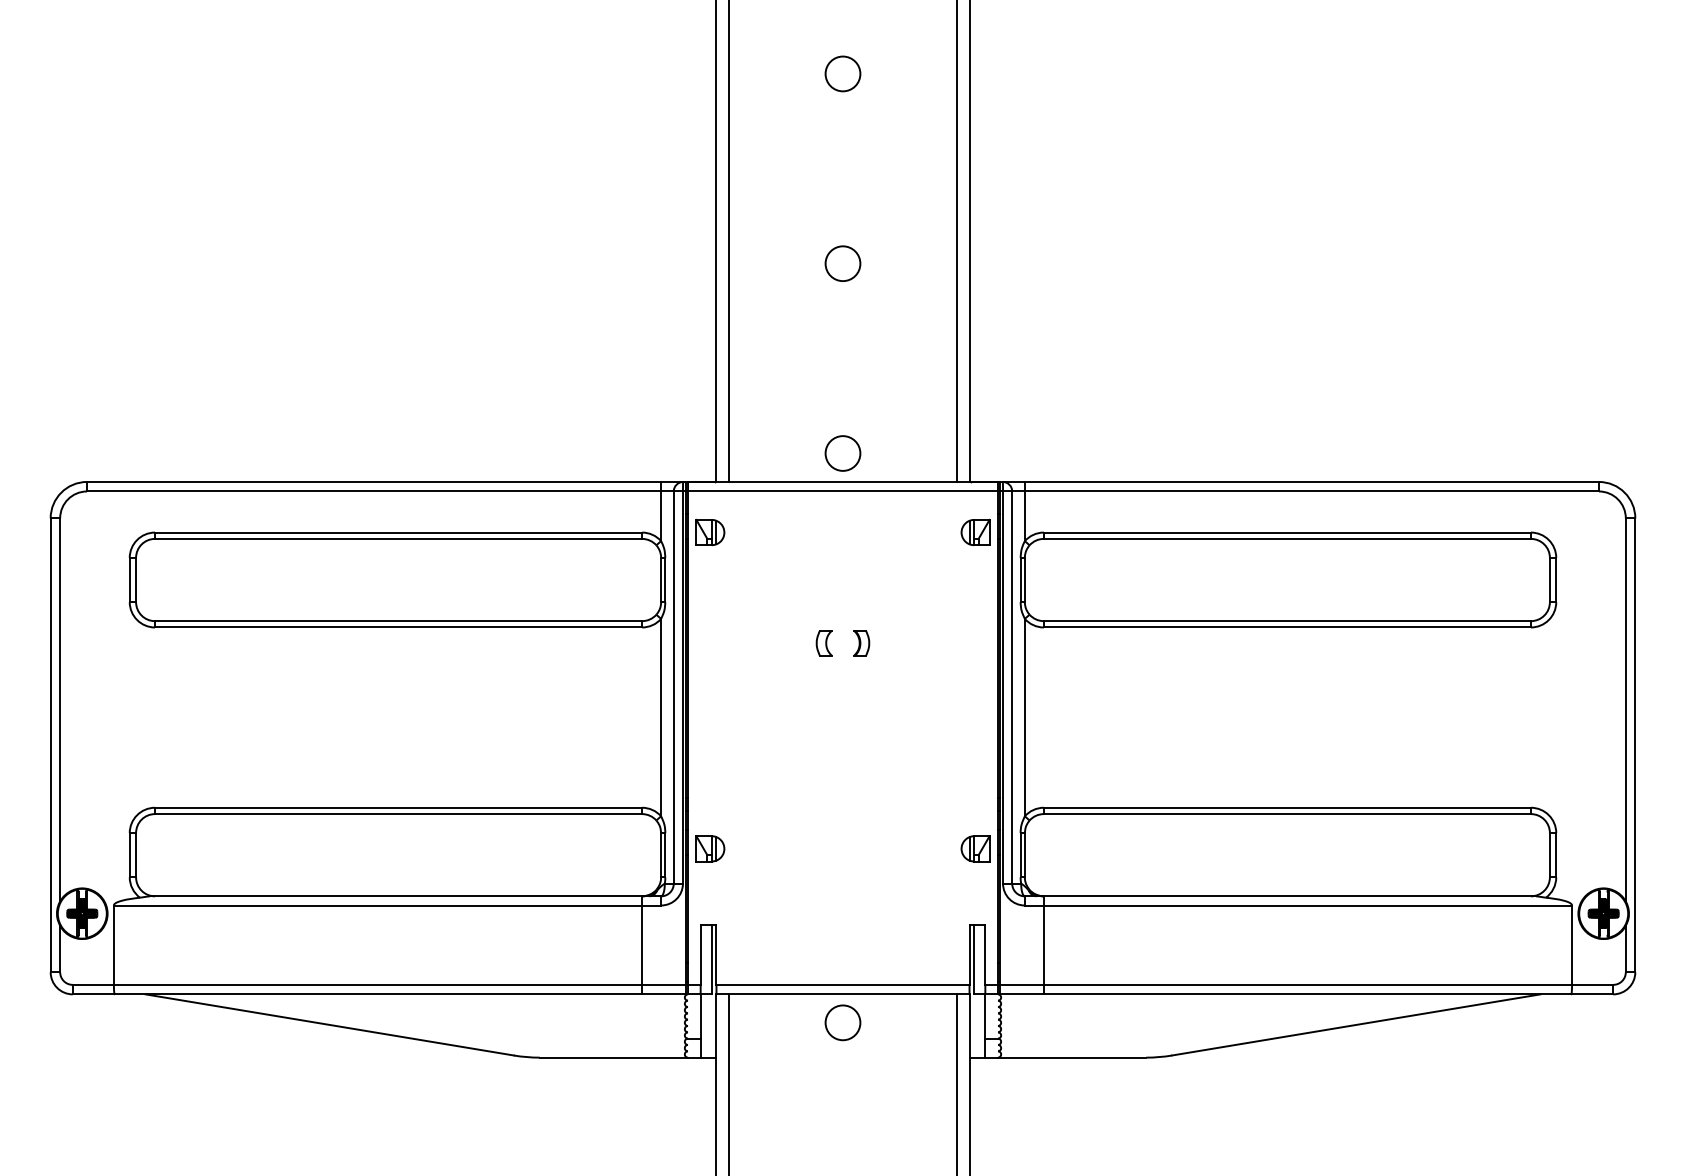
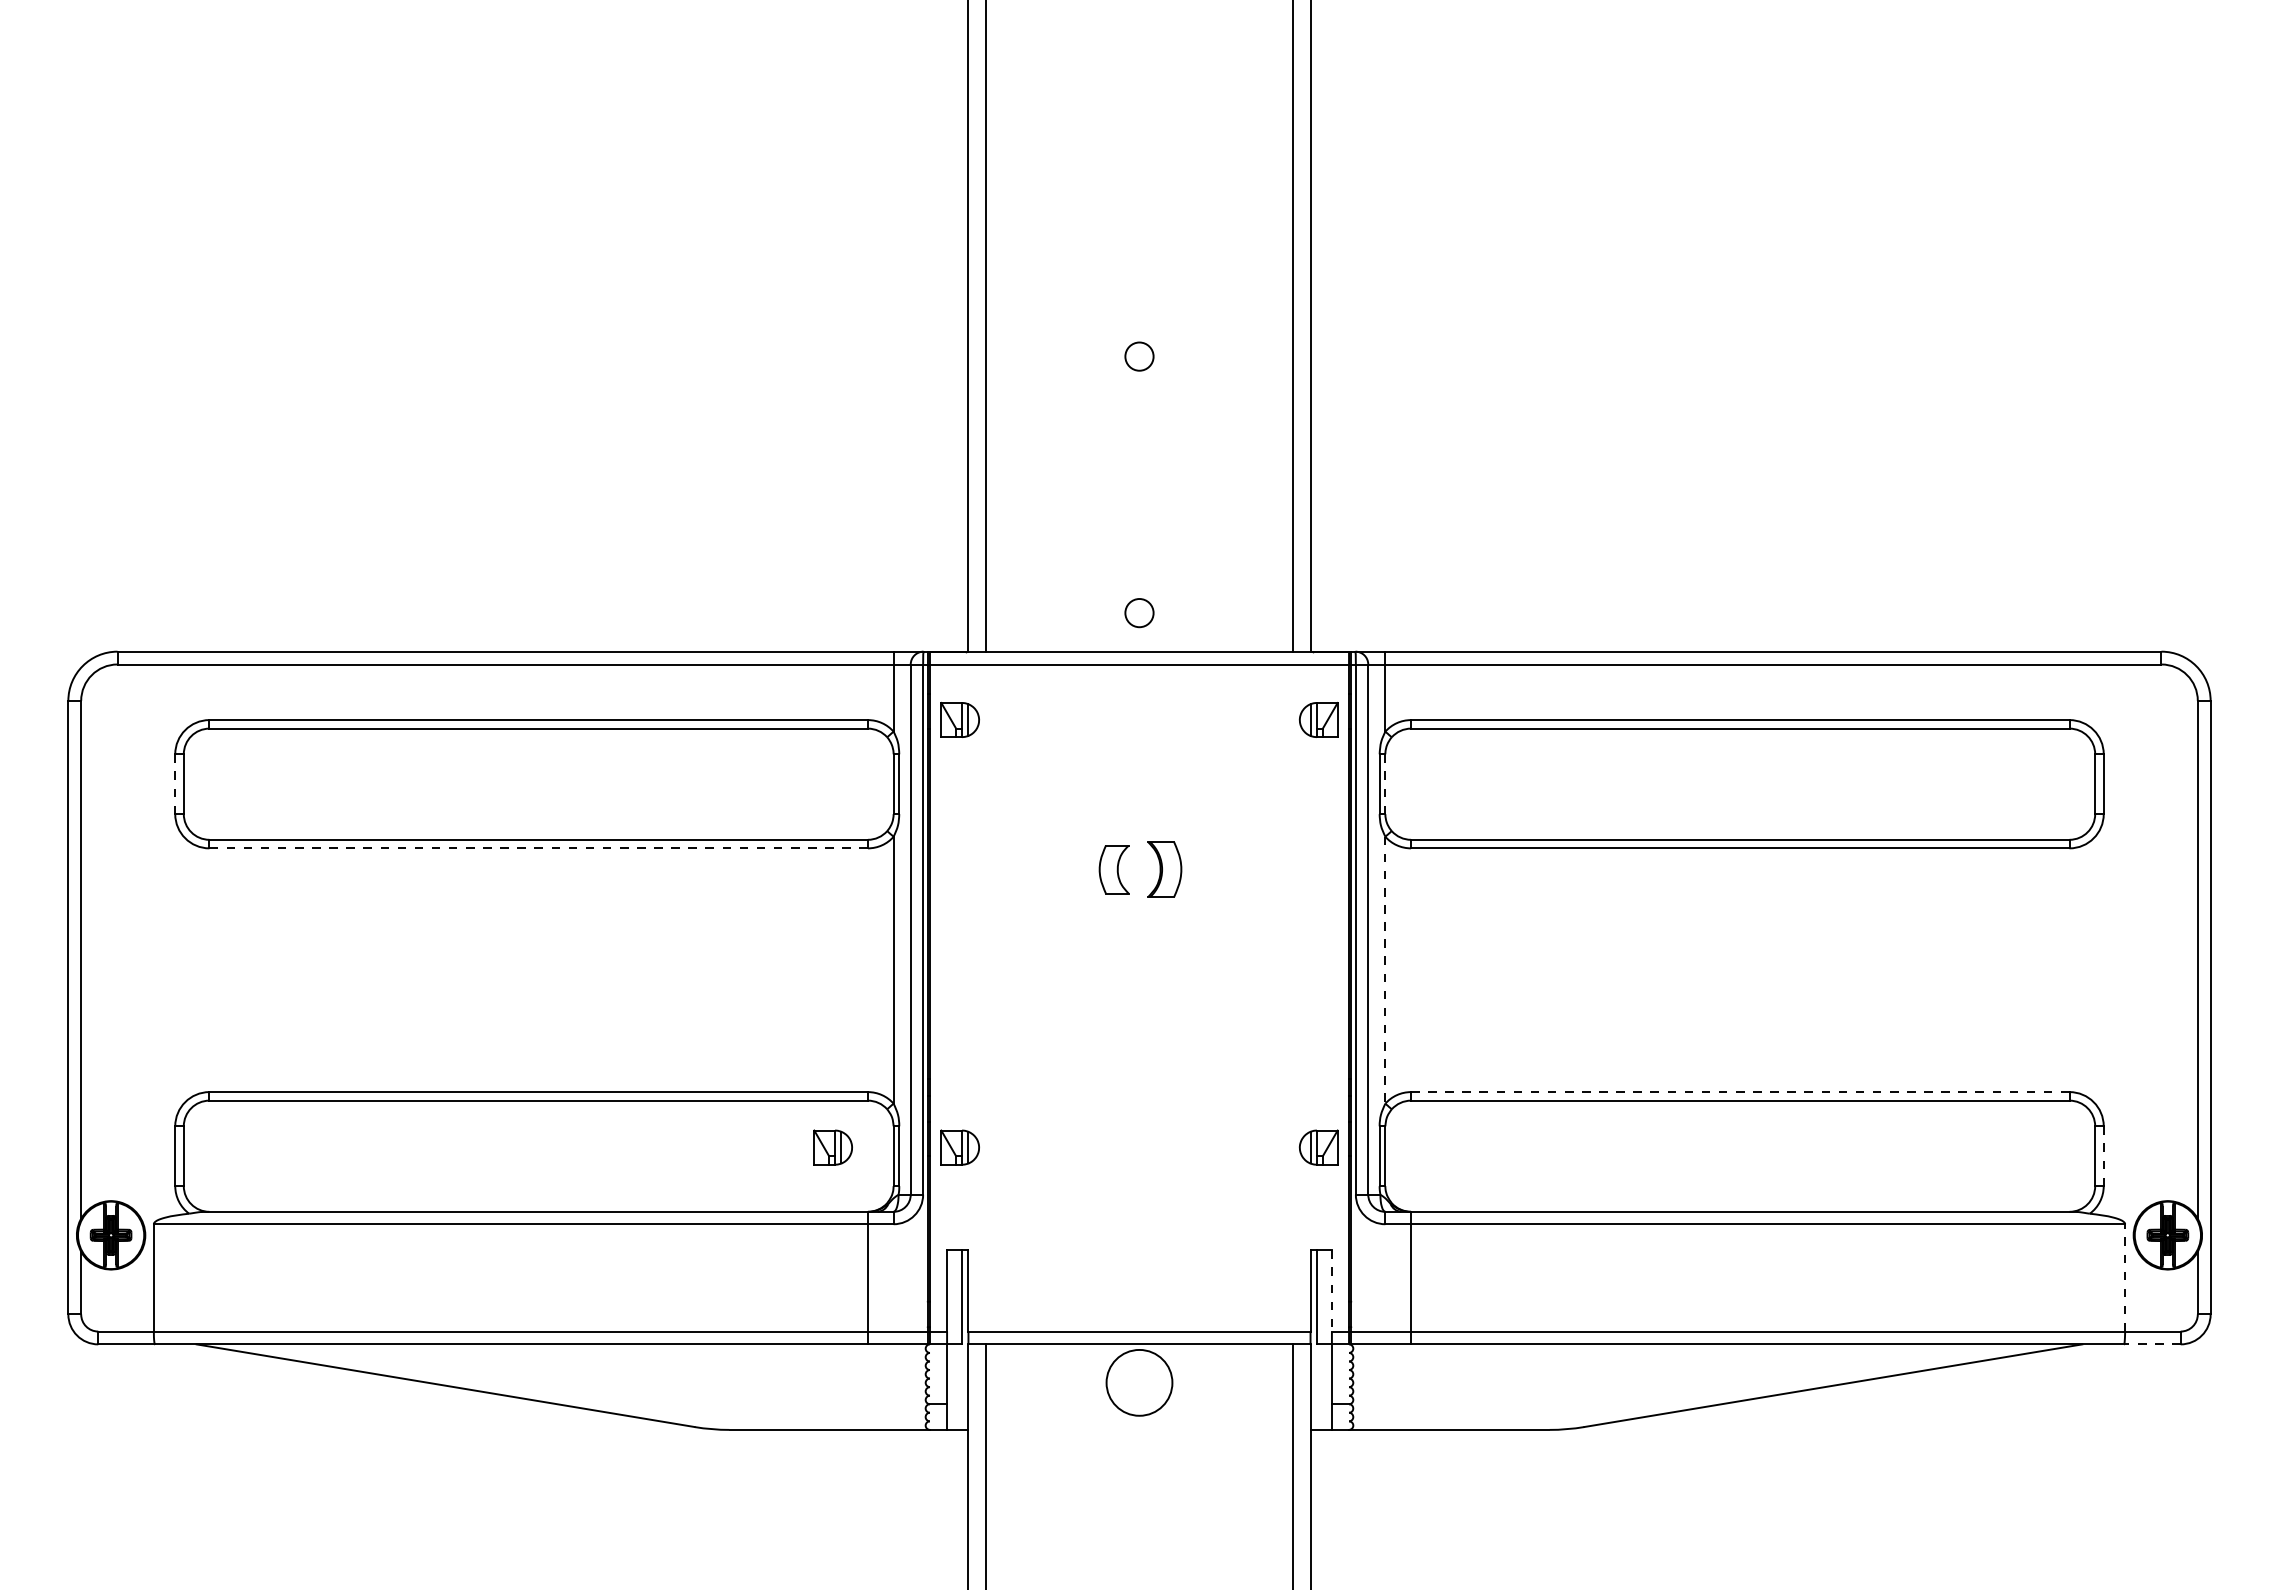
circle: (843, 73) -> (1139, 99), removed
circle: (843, 263) -> (1139, 356), size x0.6
circle: (843, 453) -> (1139, 612), size x0.6
line: (129, 580) -> (175, 784), solid -> dashed
line: (1024, 580) -> (1385, 784), solid -> dashed
line: (399, 627) -> (539, 848), solid -> dashed
part: (824, 643) -> (1114, 869), size x1.4
part: (861, 643) -> (1164, 869), size x1.6
line: (1024, 717) -> (1385, 970), solid -> dashed
line: (1287, 808) -> (1740, 1092), solid -> dashed
part: (615, 848) -> (832, 1147), added
line: (1556, 855) -> (2103, 1156), solid -> dashed
line: (1572, 944) -> (2125, 1277), solid -> dashed
line: (985, 954) -> (1331, 1290), solid -> dashed
line: (1591, 994) -> (2151, 1344), solid -> dashed
circle: (843, 1022) -> (1139, 1382), size x1.4

